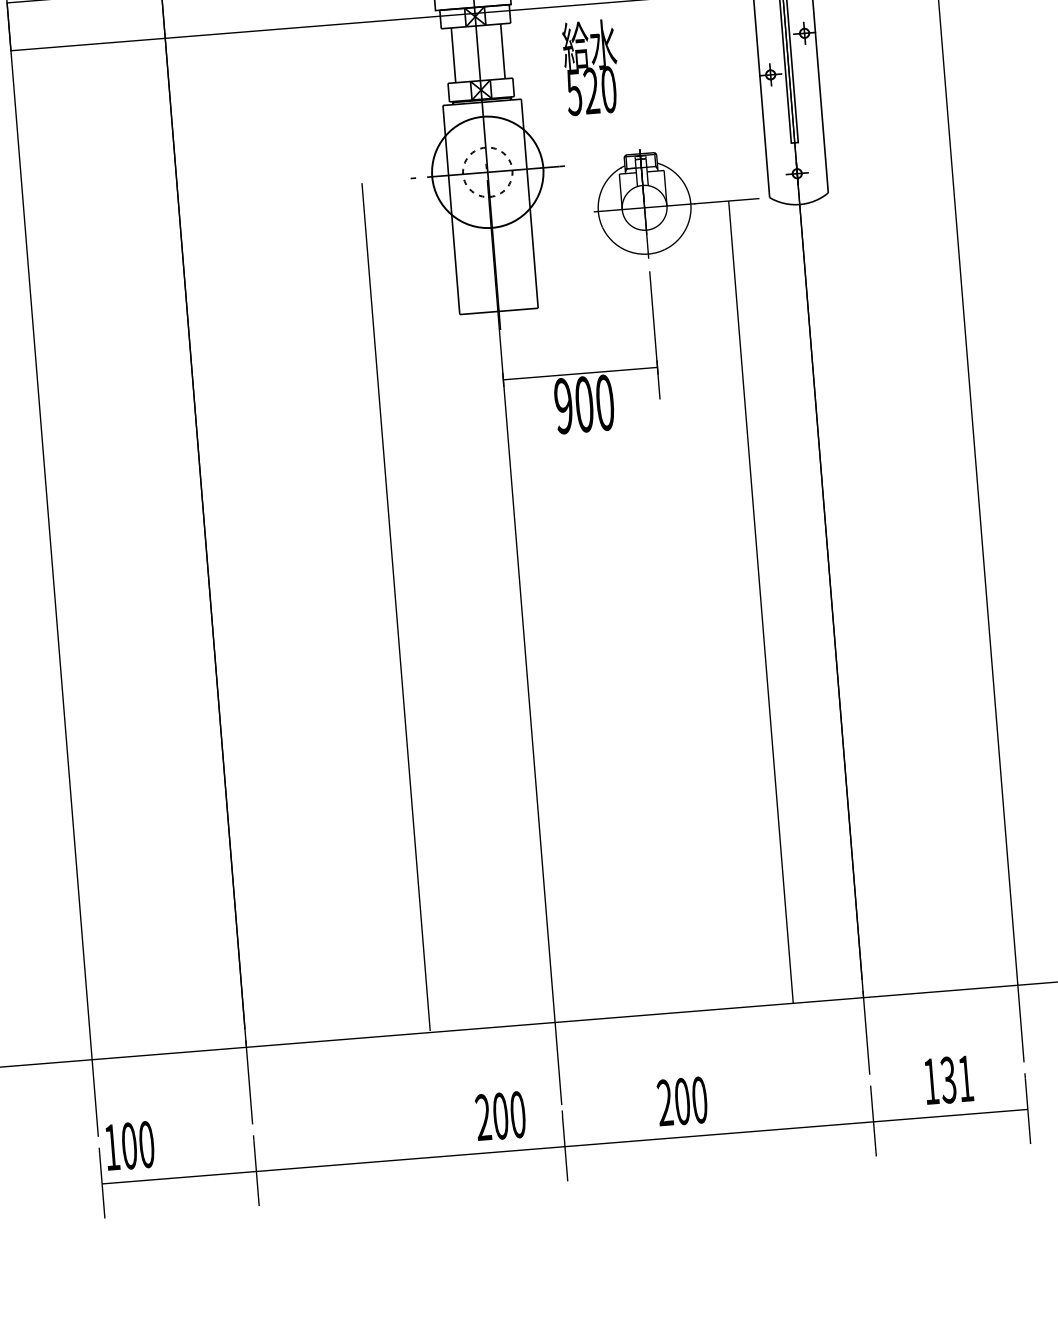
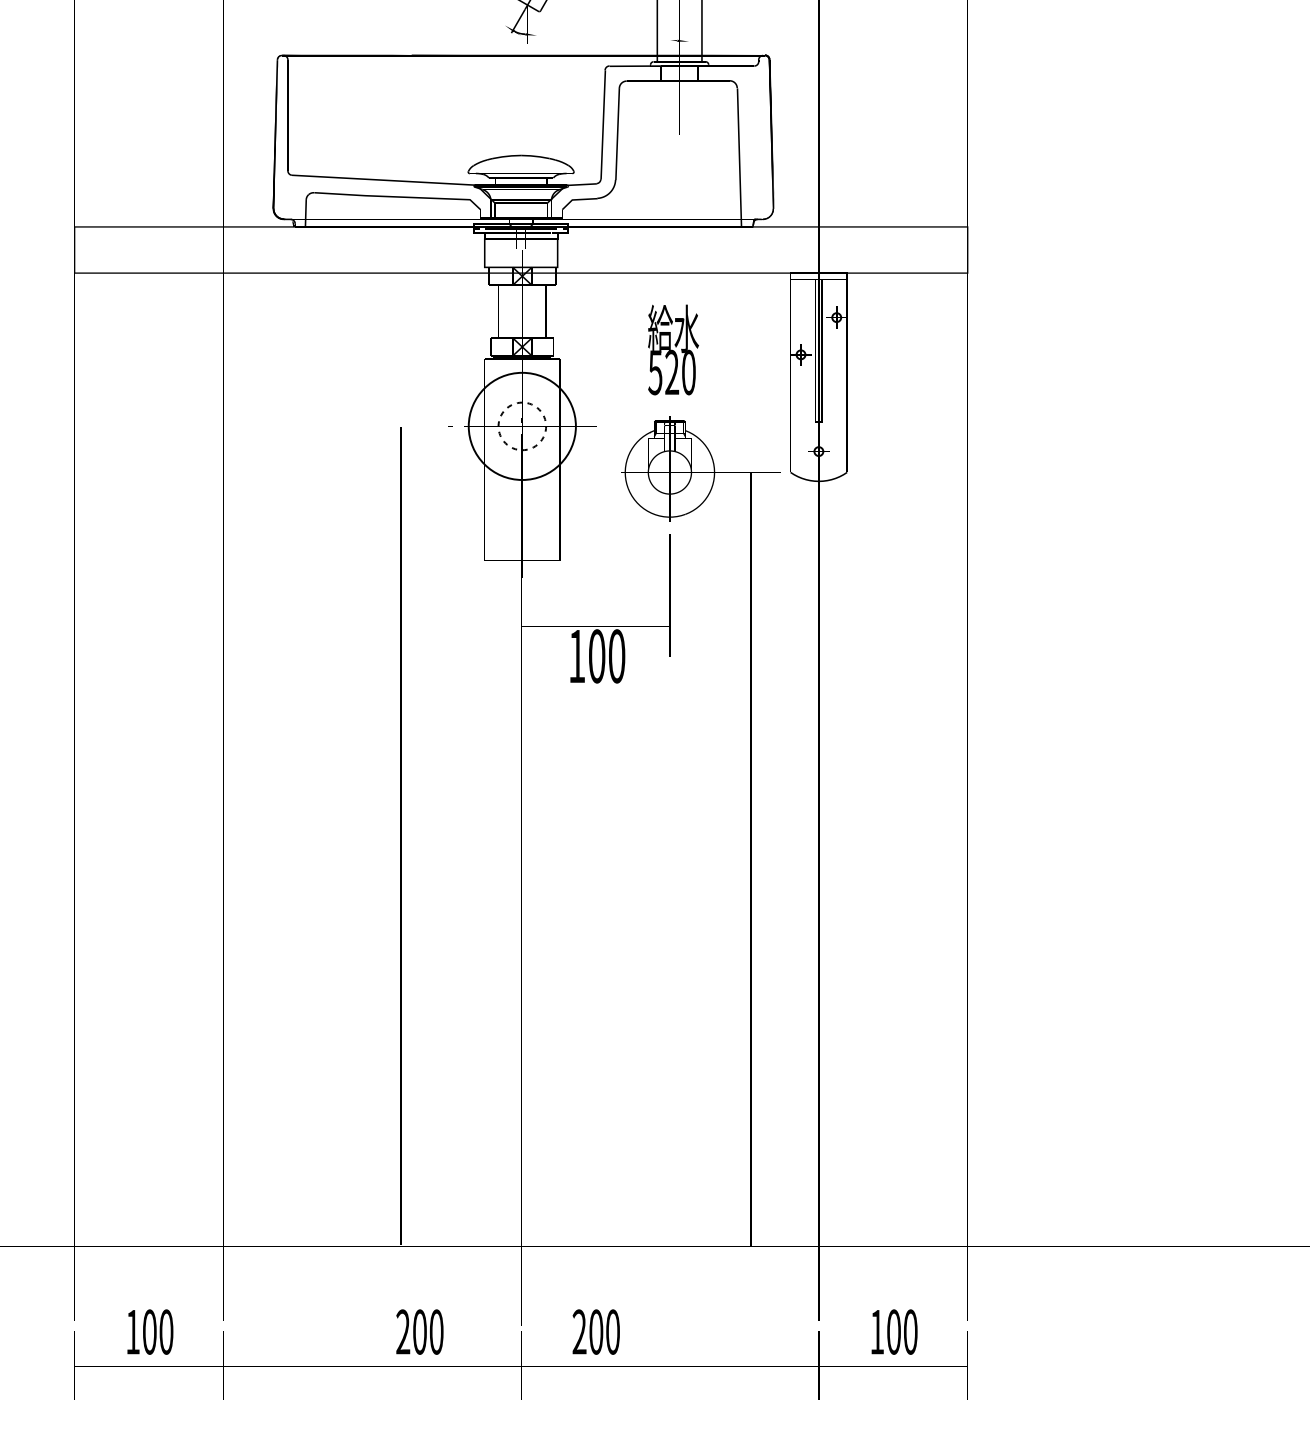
text: (591, 67) -> (673, 349), moved
text: (563, 406) -> (576, 656), 900 -> 100
text: (956, 1078) -> (901, 1331), 131 -> 100
text: (681, 1100) -> (595, 1331), moved
text: (500, 1115) -> (419, 1331), moved
text: (130, 1145) -> (150, 1331), moved

